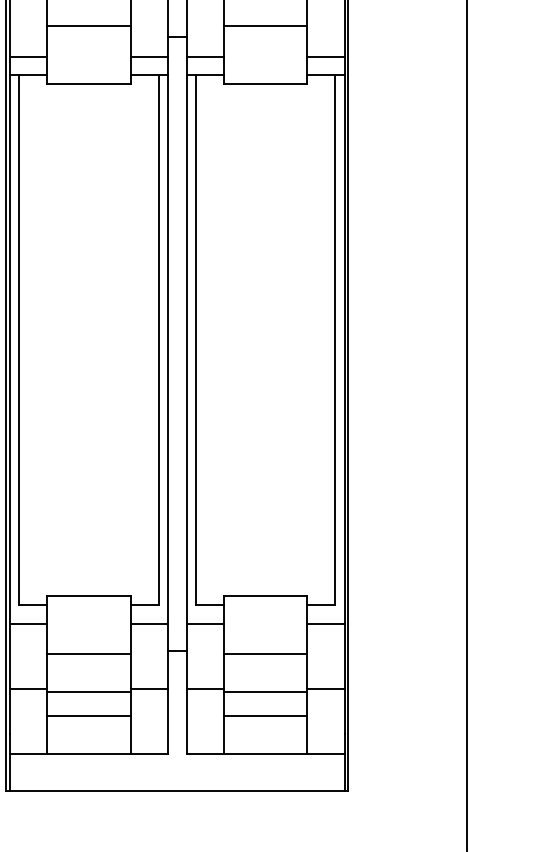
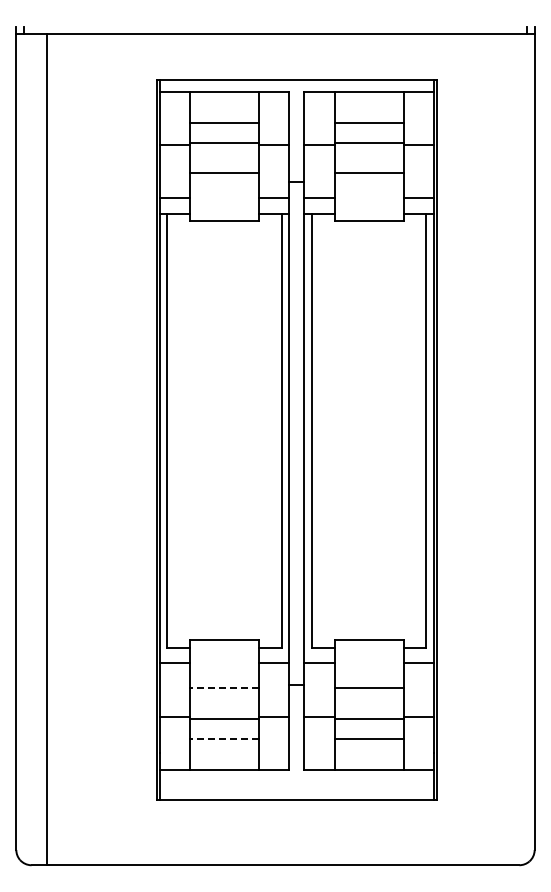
line: (87, 654) -> (223, 688), solid -> dashed
line: (87, 715) -> (223, 738), solid -> dashed

